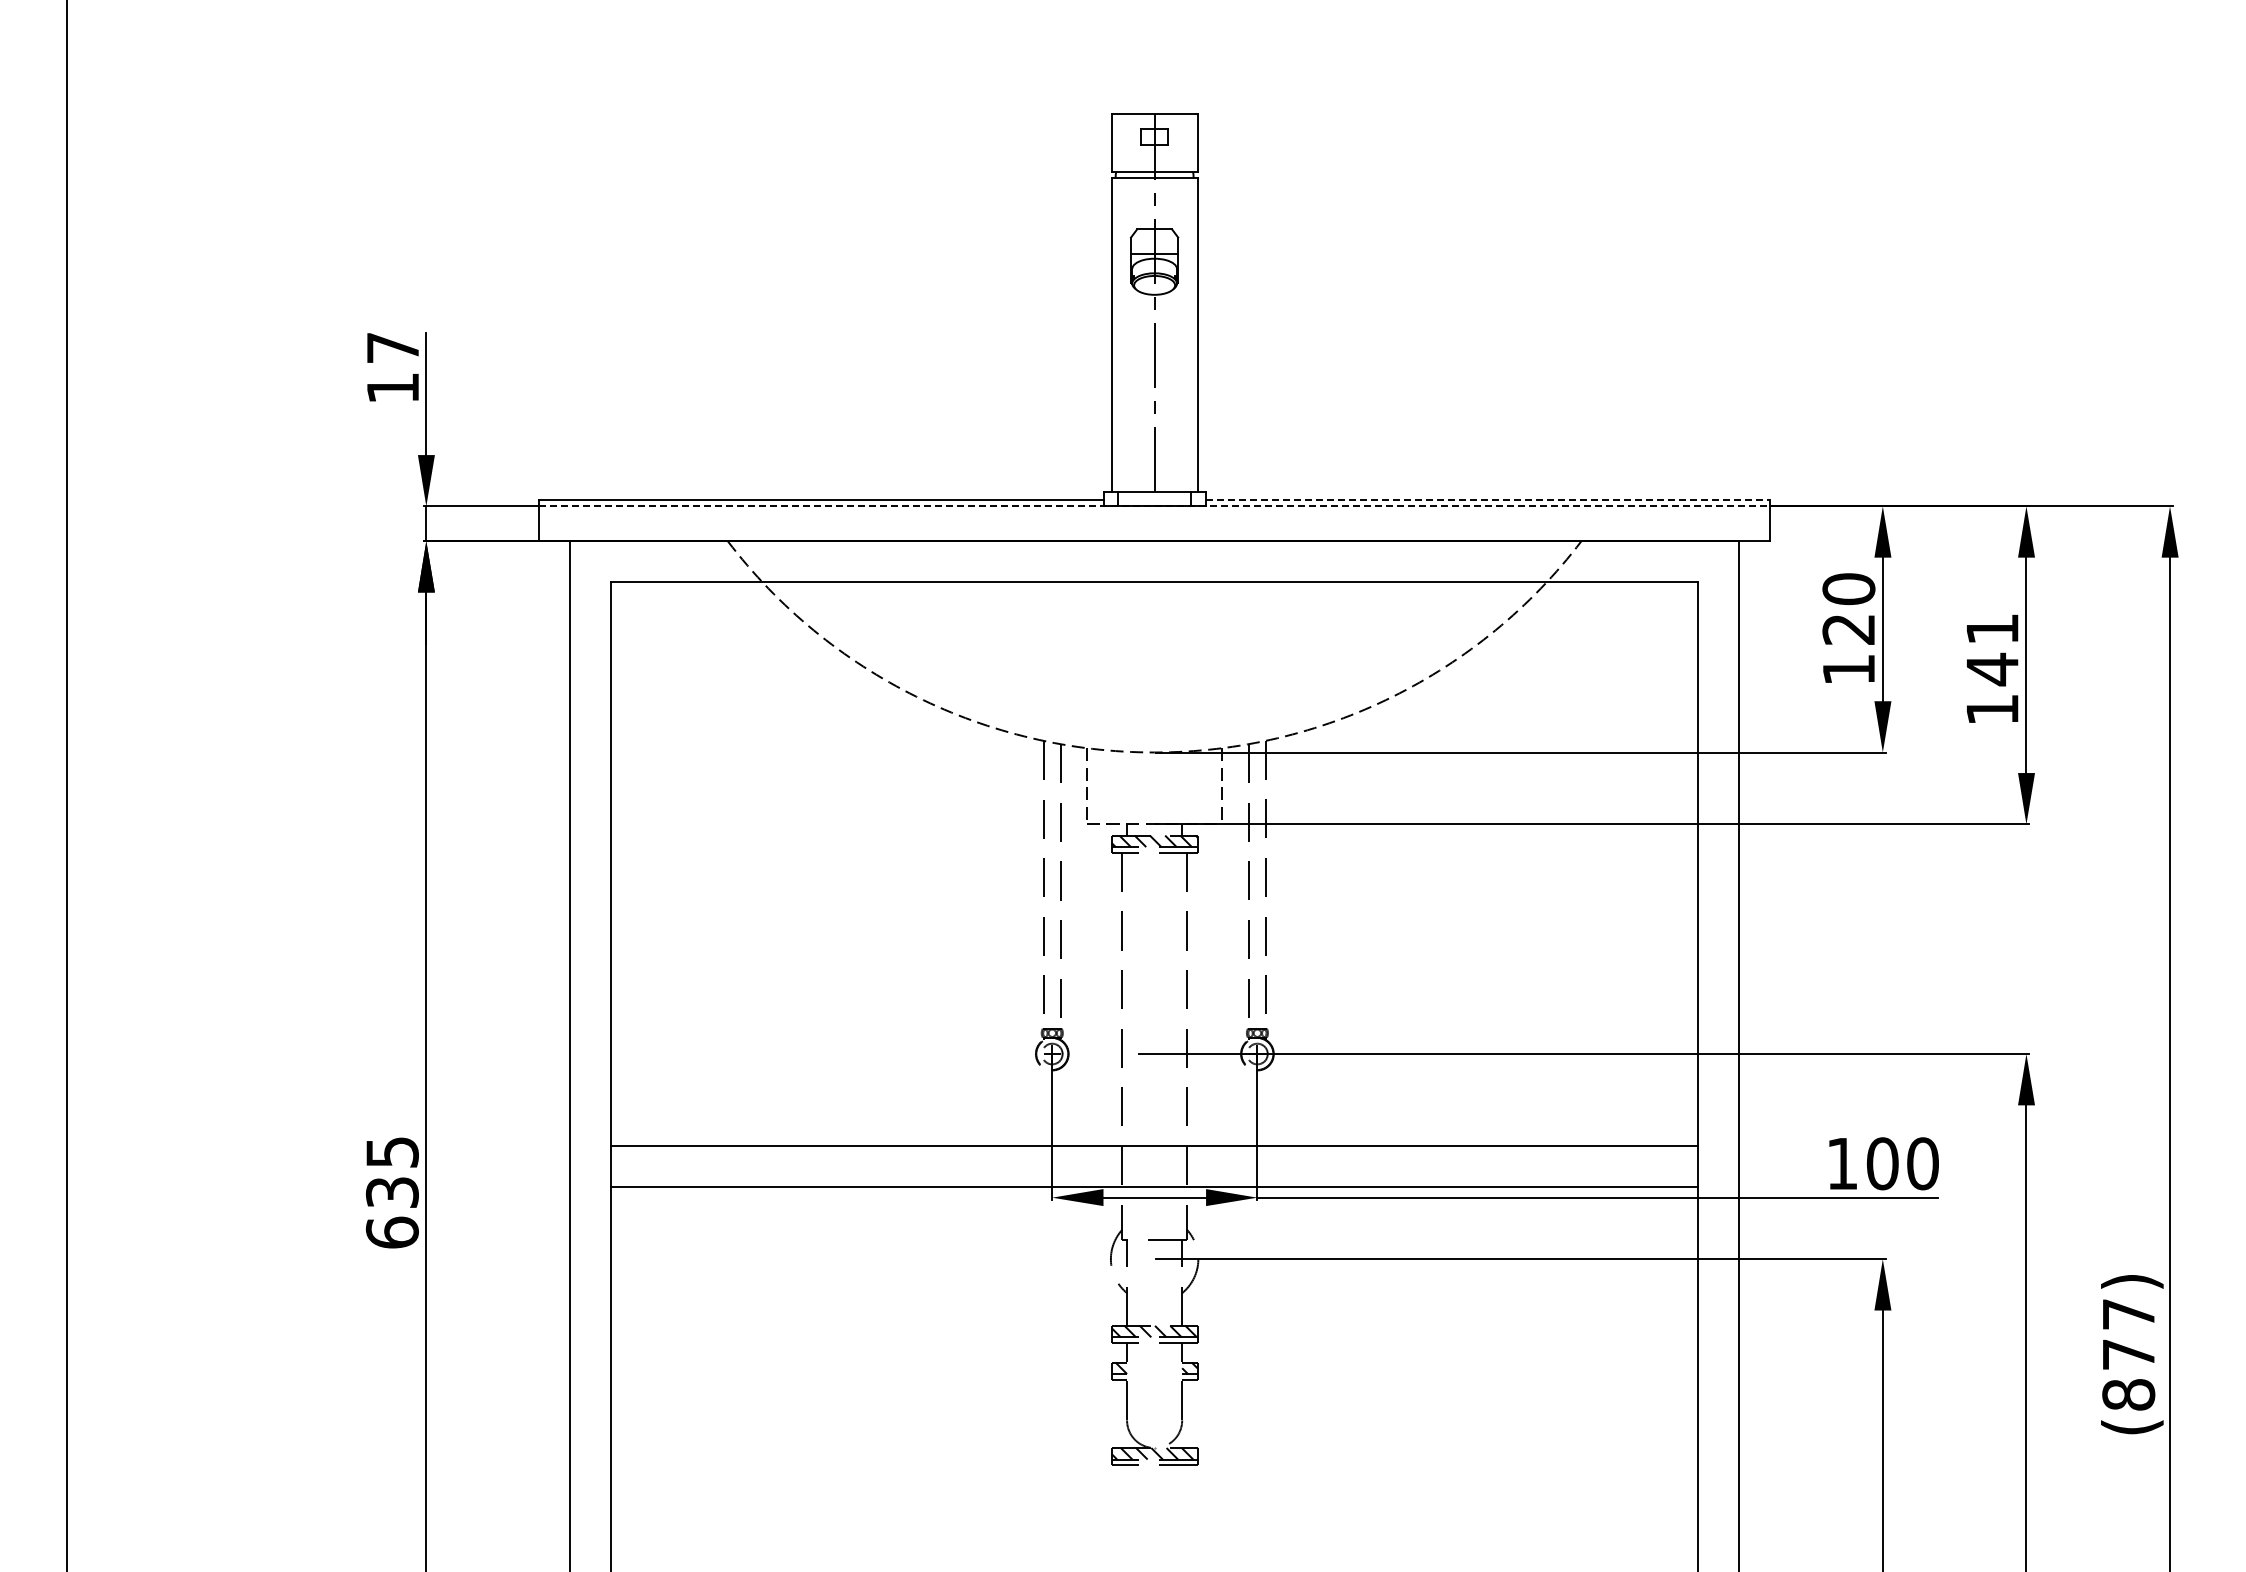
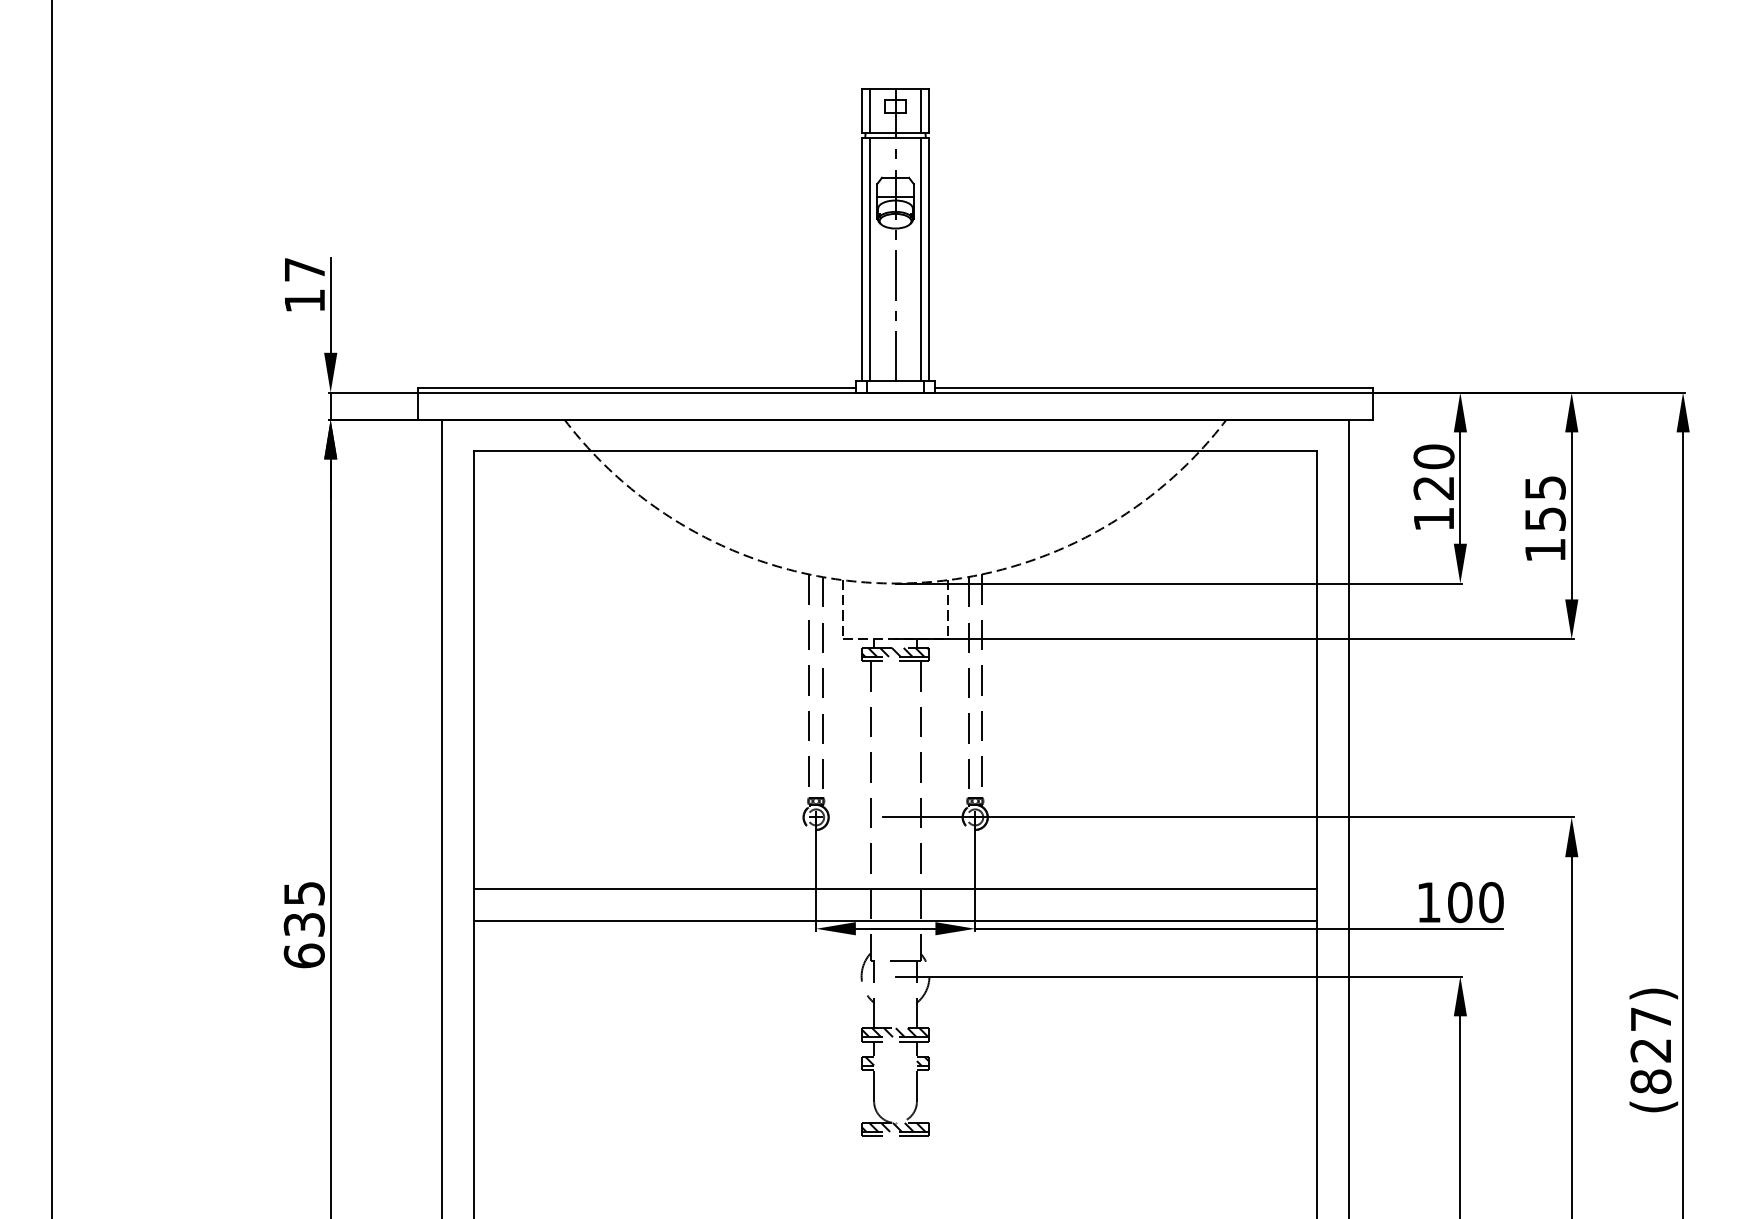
line: (1121, 142) -> (869, 110), added
line: (1187, 142) -> (921, 110), added
line: (1121, 334) -> (869, 259), added
line: (1187, 334) -> (921, 259), added
line: (1488, 500) -> (1154, 388), dashed -> solid
line: (1155, 506) -> (896, 392), dashed -> solid
text: (1992, 650) -> (1545, 504), 141 -> 155
text: (2128, 1354) -> (1650, 1050), (877) -> (827)

